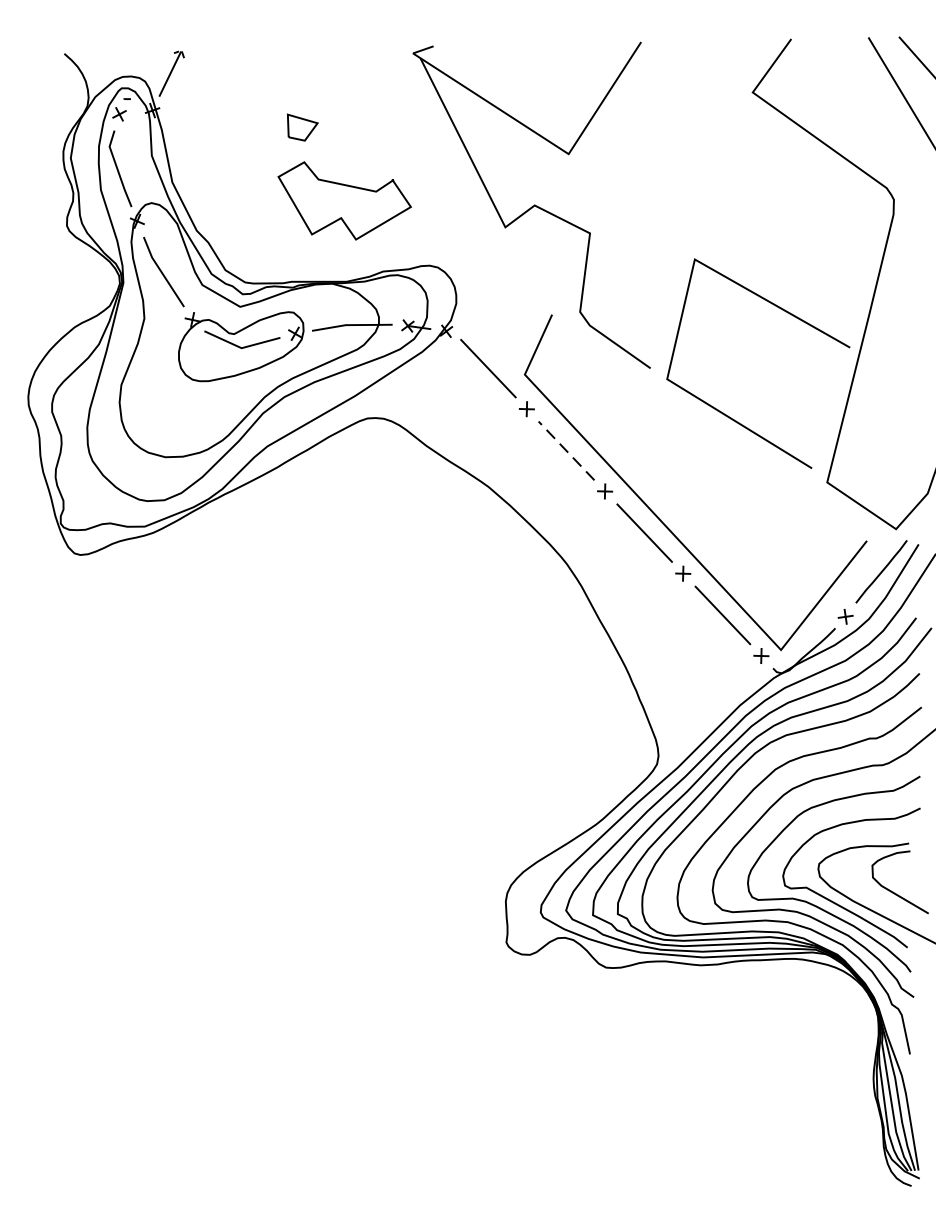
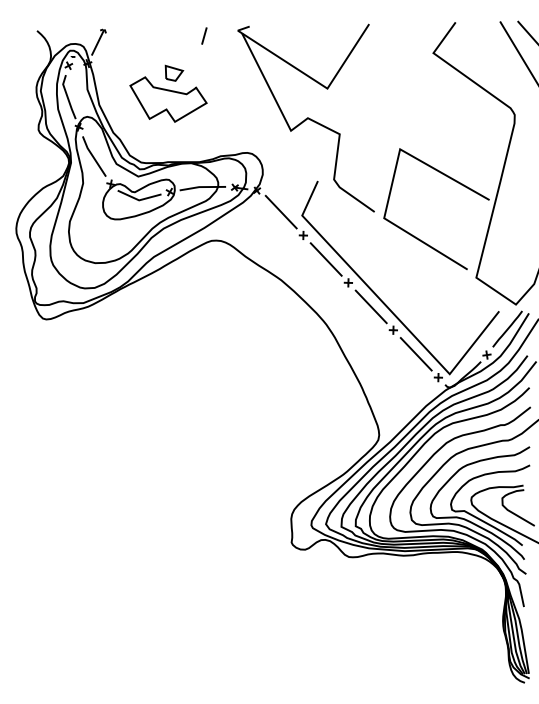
line: (355, 61) -> (204, 35), added
part: (344, 200) -> (168, 99), moved
line: (565, 450) -> (325, 259), dashed -> solid

